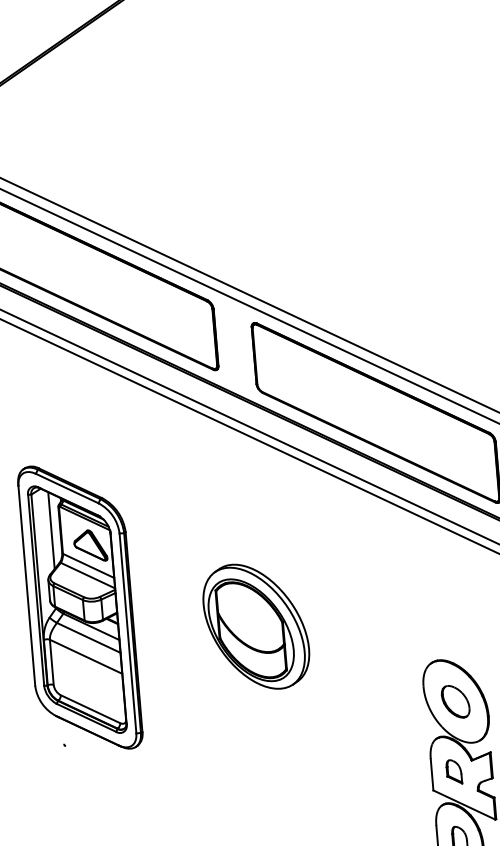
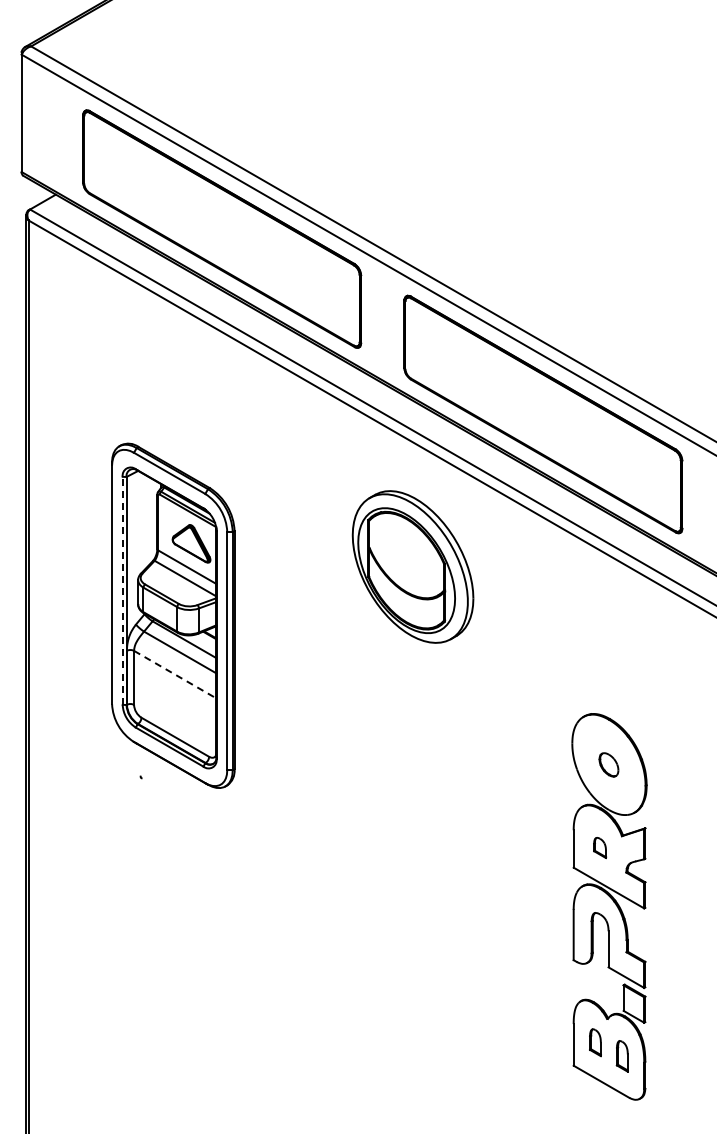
line: (51, 530) -> (146, 521), removed
line: (35, 589) -> (122, 590), solid -> dashed
part: (255, 626) -> (412, 566), moved
line: (86, 656) -> (175, 674), solid -> dashed
part: (455, 701) -> (608, 764), size x0.6
part: (453, 771) -> (599, 847), size x0.7

